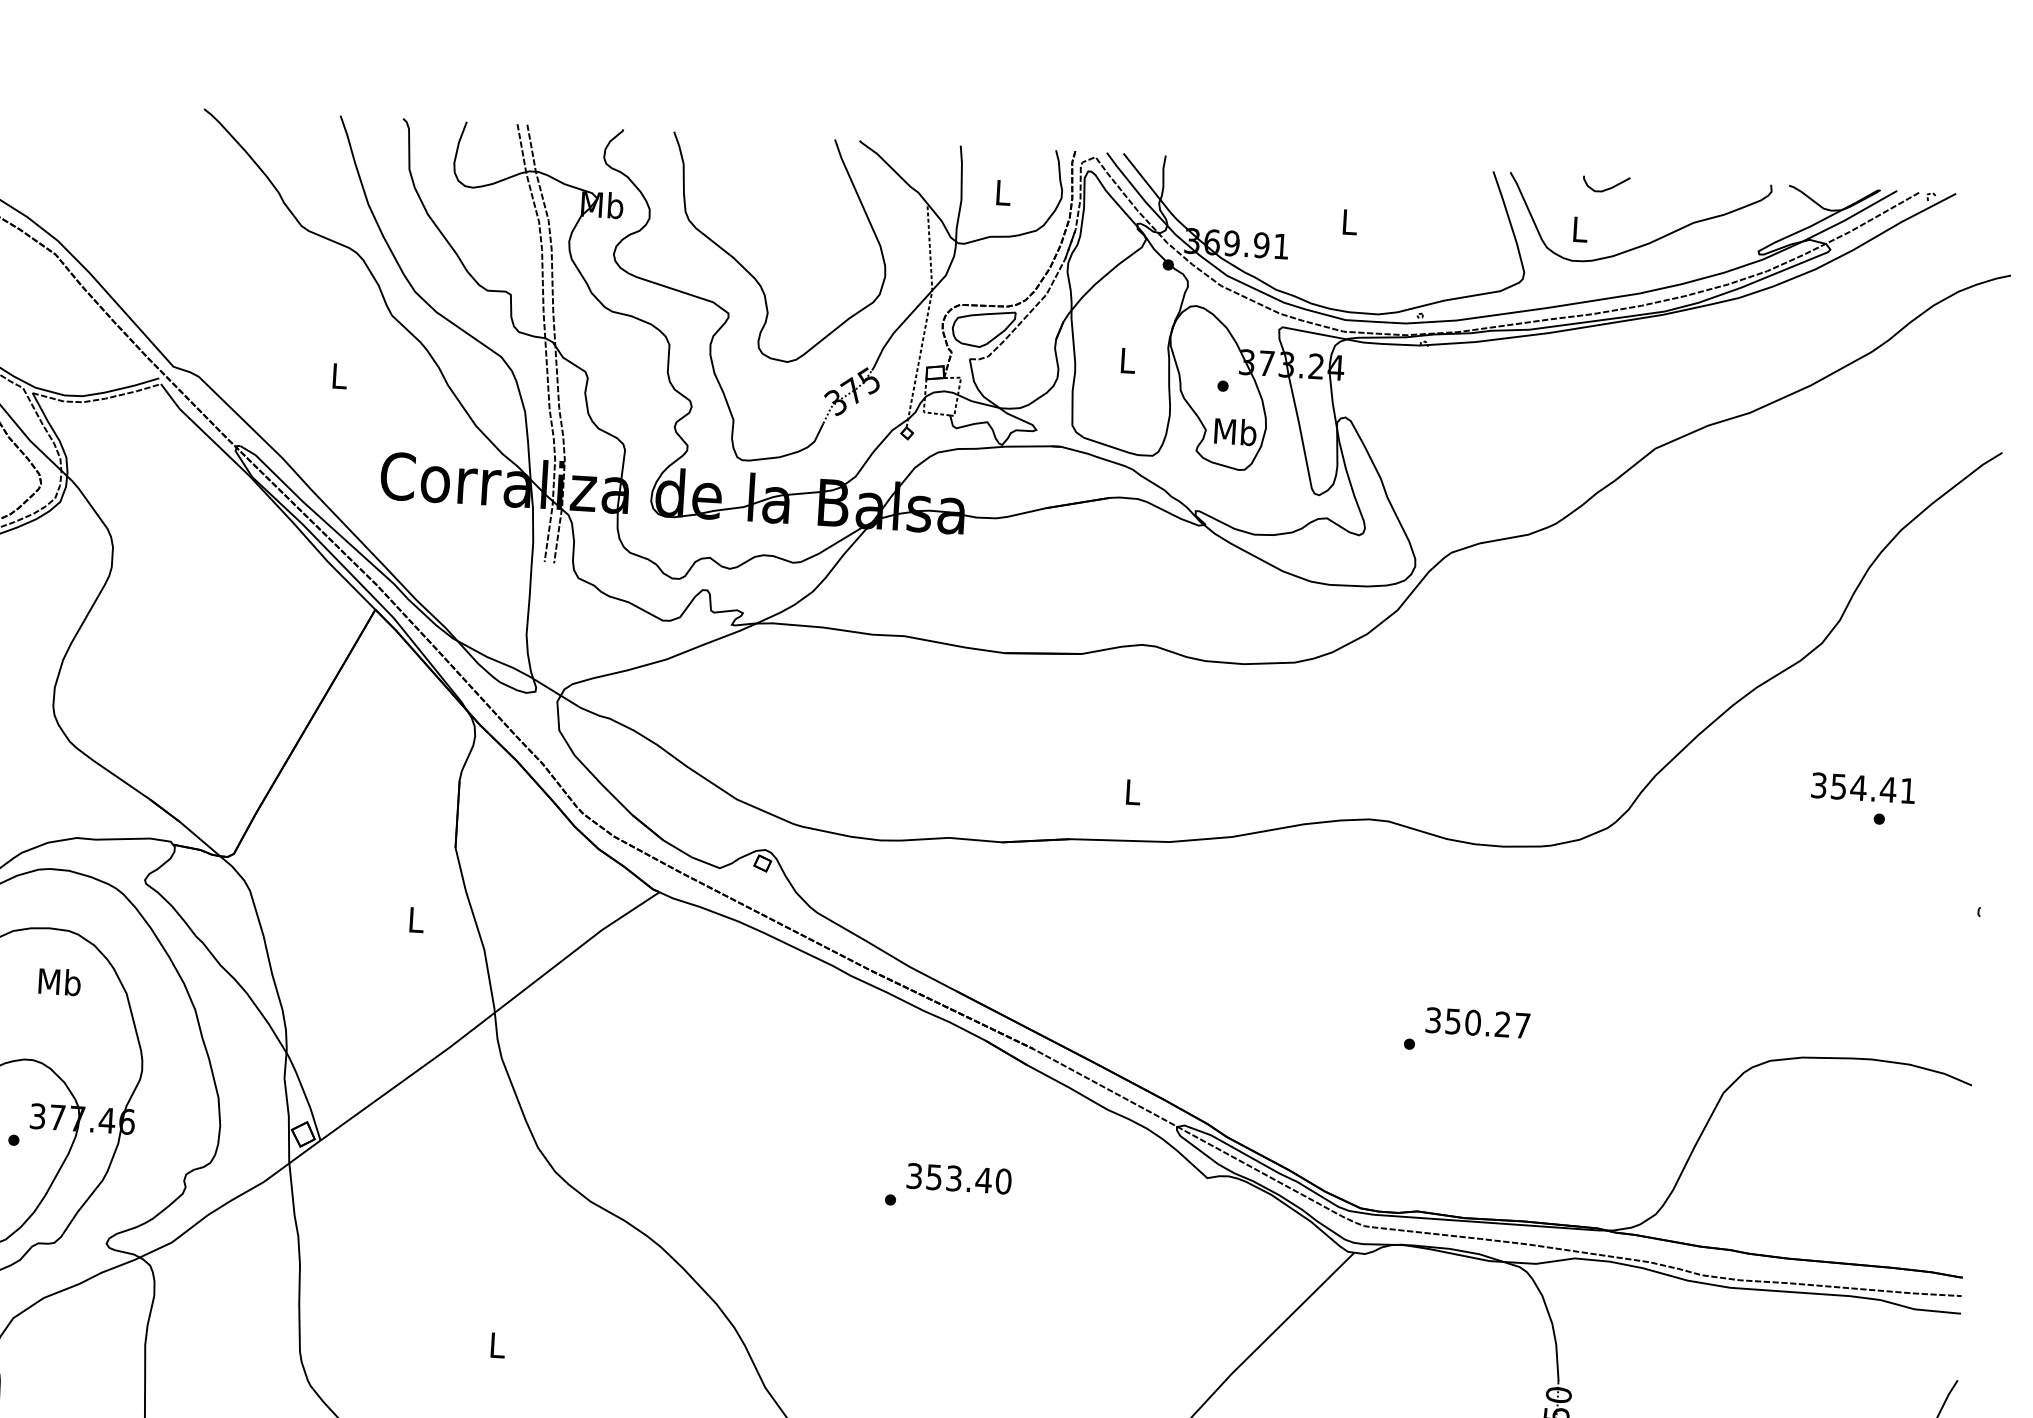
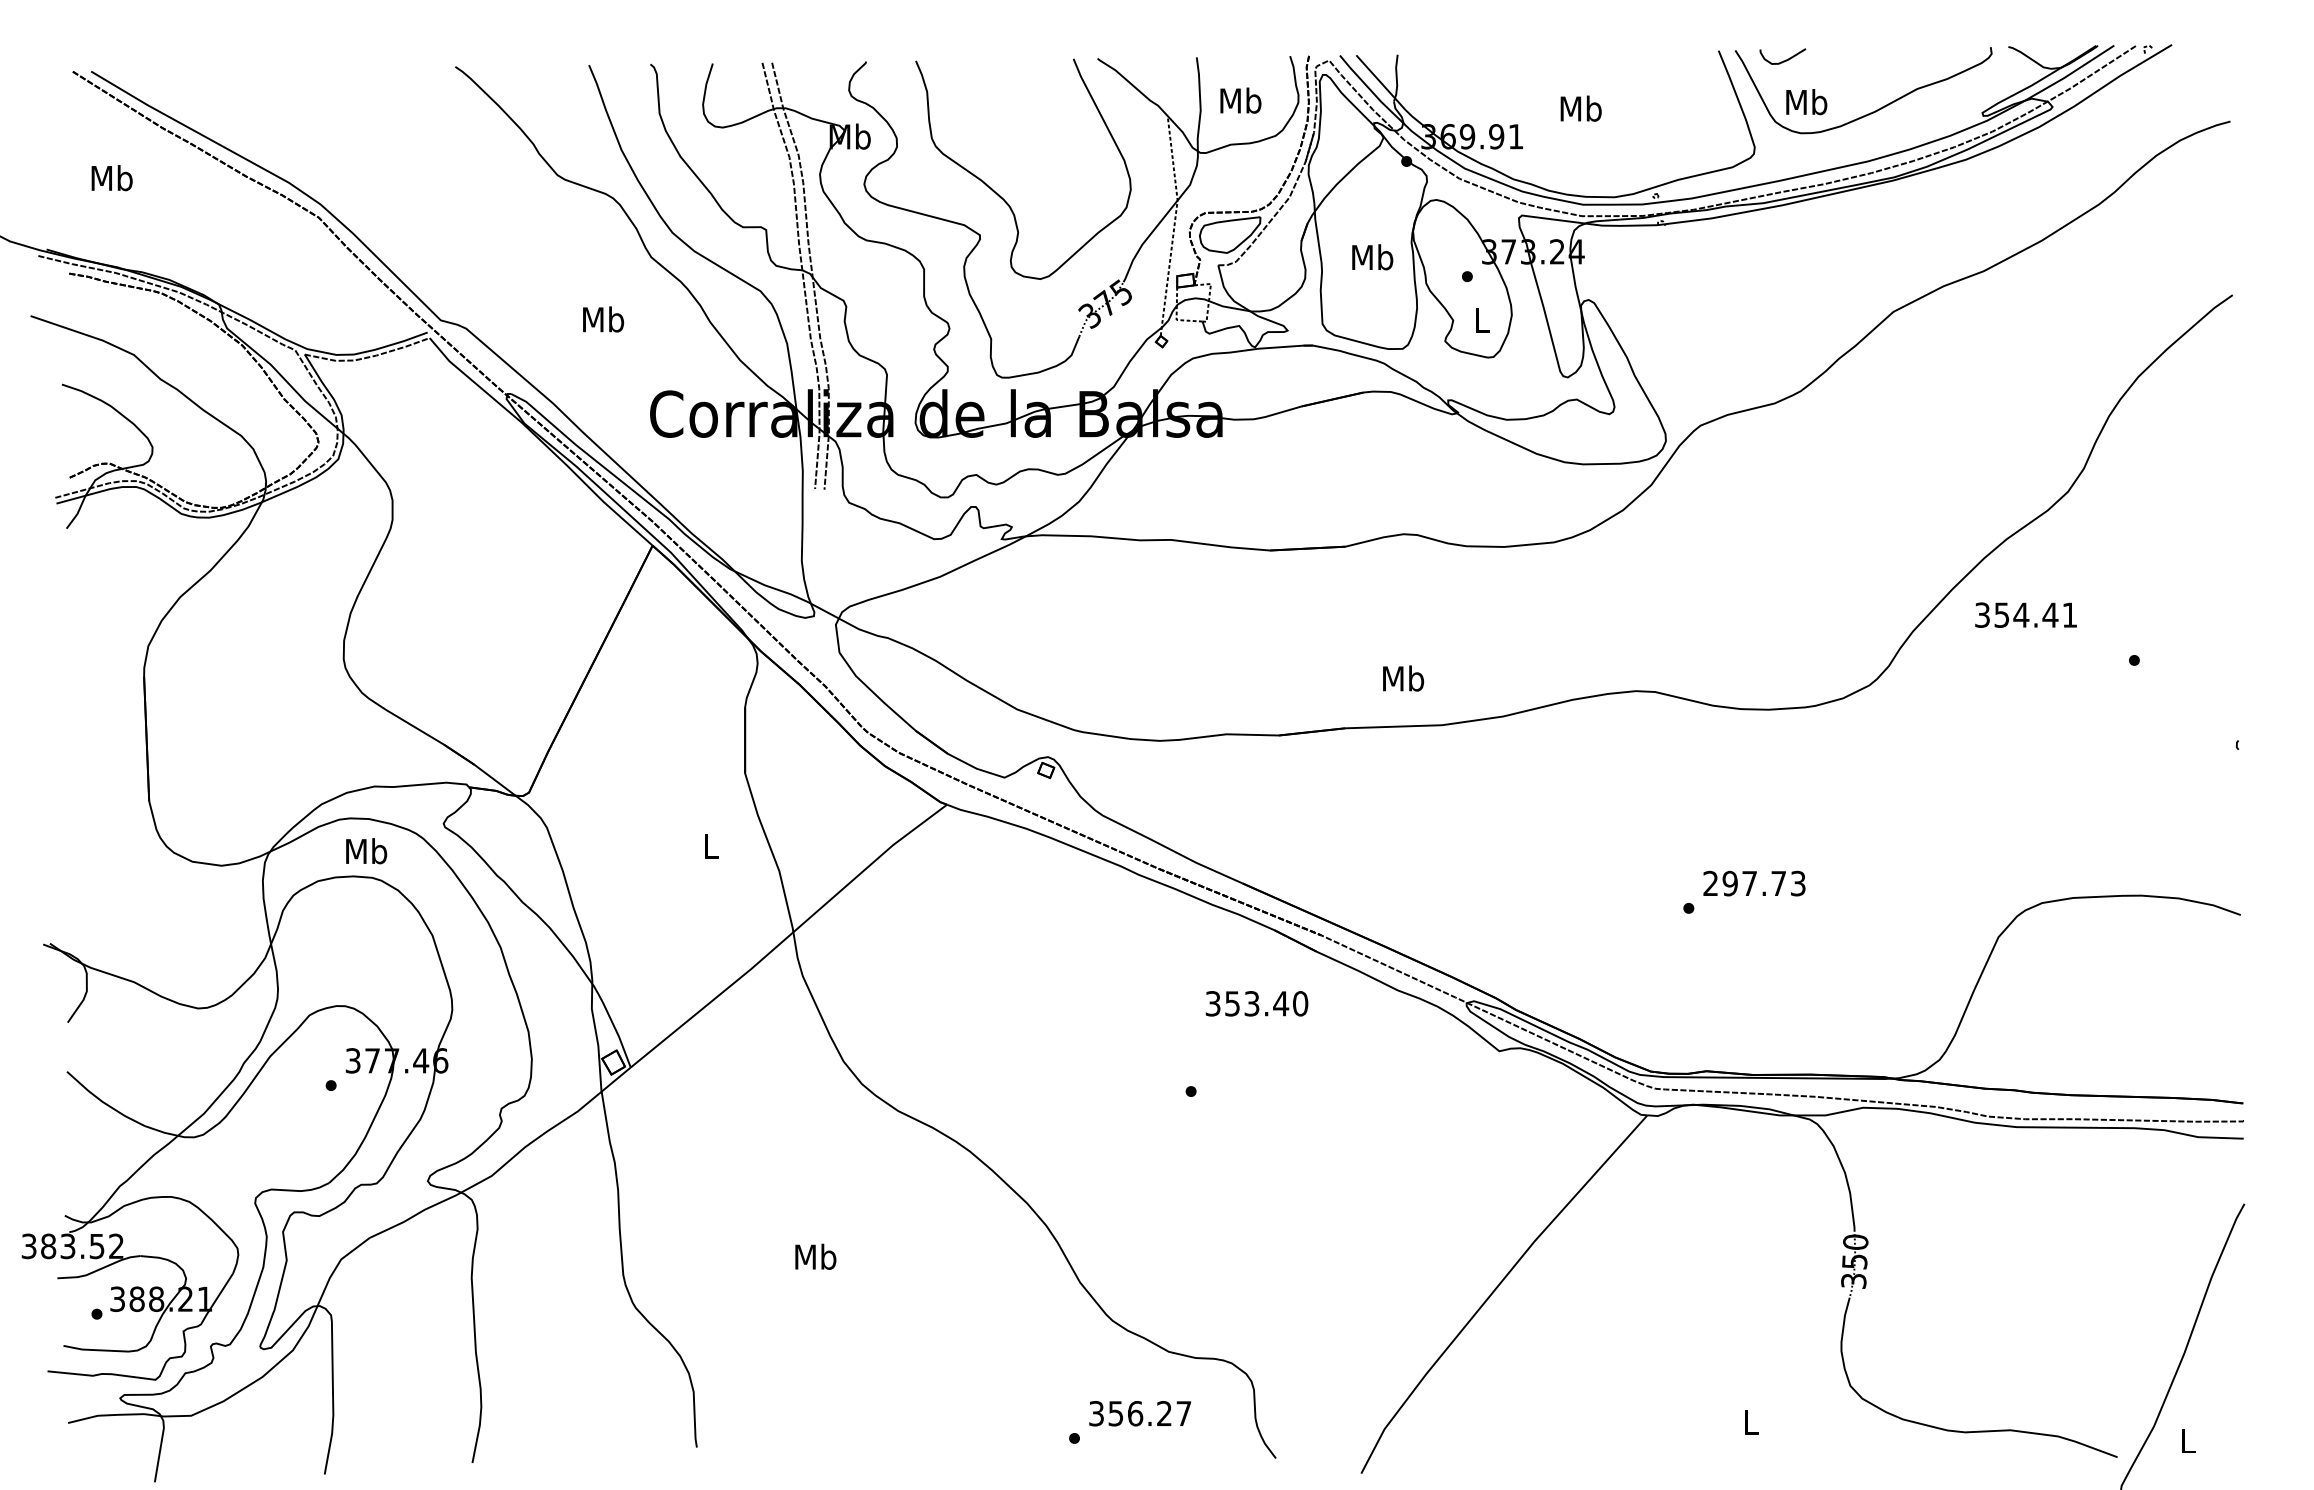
curve: (1606, 188) -> (1783, 60), moved
text: (1002, 192) -> (1240, 100), L -> Mb
text: (1348, 221) -> (1580, 108), L -> Mb
text: (1579, 229) -> (1806, 102), L -> Mb
text: (1127, 360) -> (1372, 257), L -> Mb
text: (339, 376) -> (603, 319), L -> Mb
text: (1235, 431) -> (1482, 320), Mb -> L
text: (1862, 787) -> (2025, 614), moved
text: (1132, 792) -> (1403, 678), L -> Mb
text: (59, 982) -> (366, 851), moved
text: (1478, 1022) -> (1754, 883), 350.27 -> 297.73
text: (958, 1178) -> (1256, 1003), moved
text: (497, 1344) -> (815, 1256), L -> Mb

